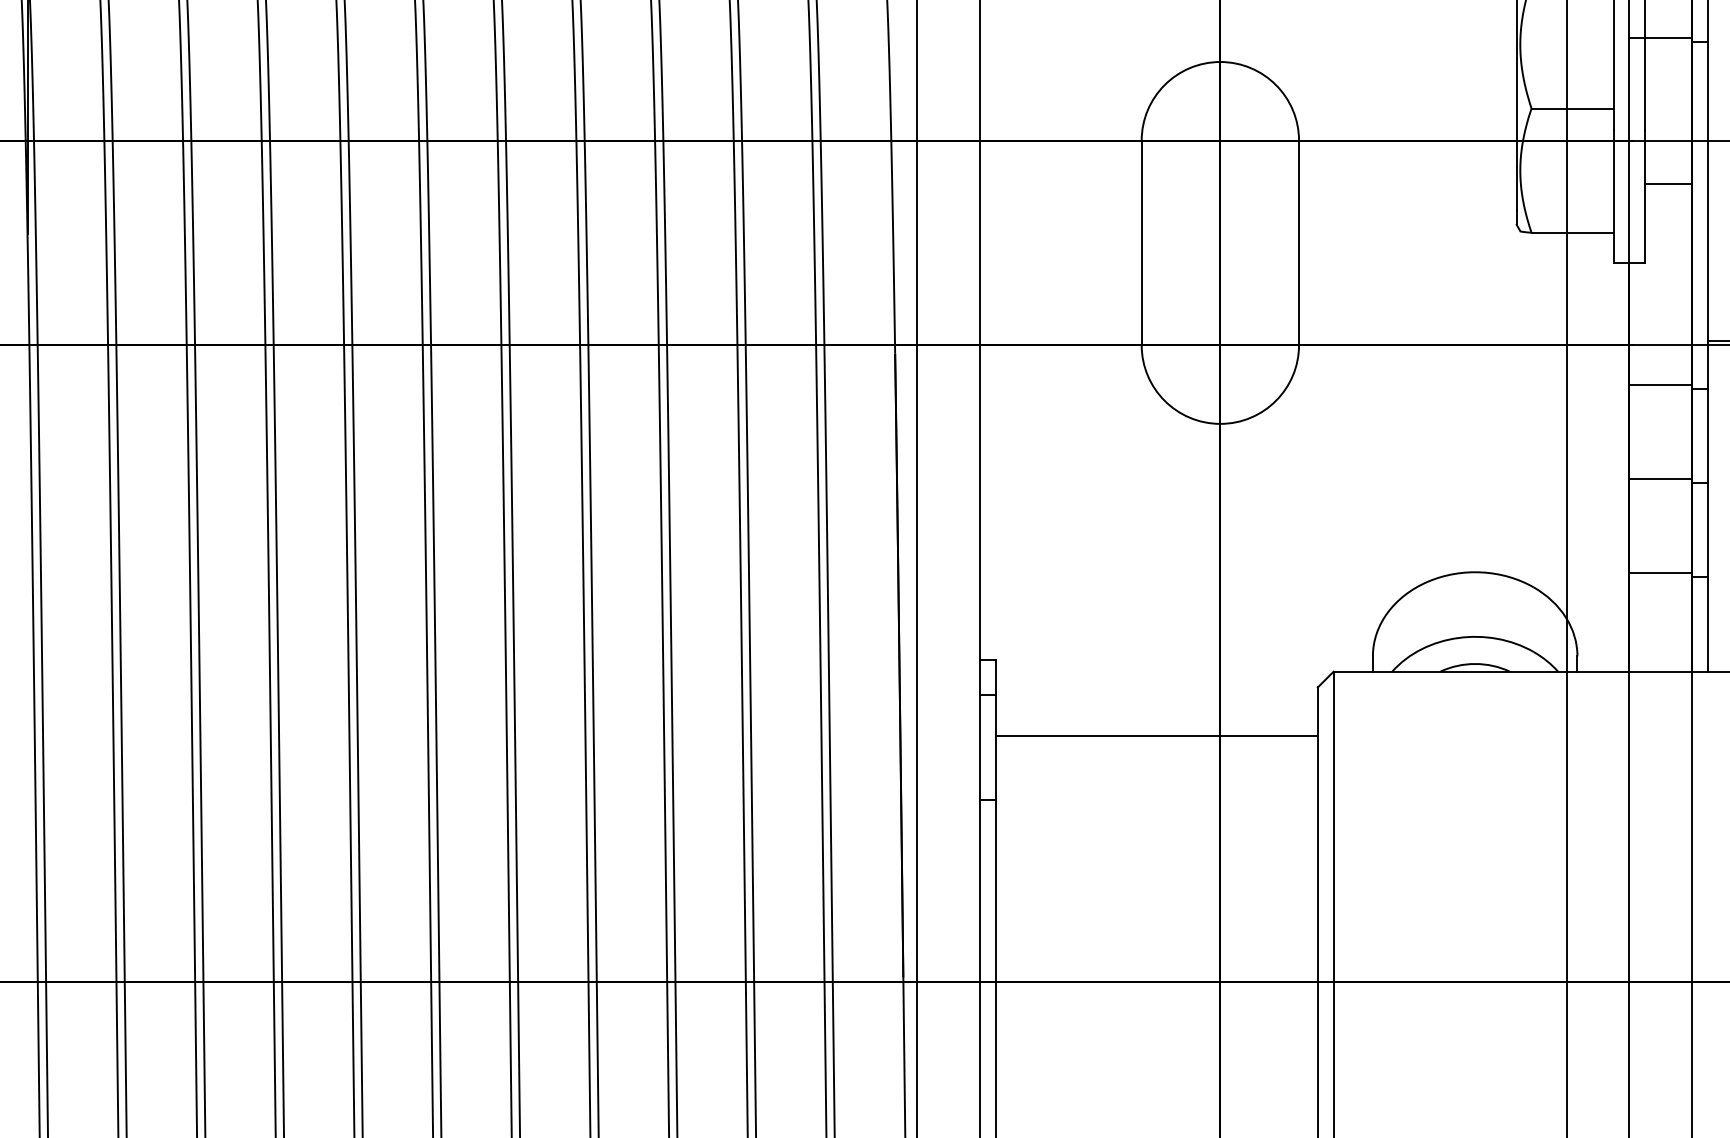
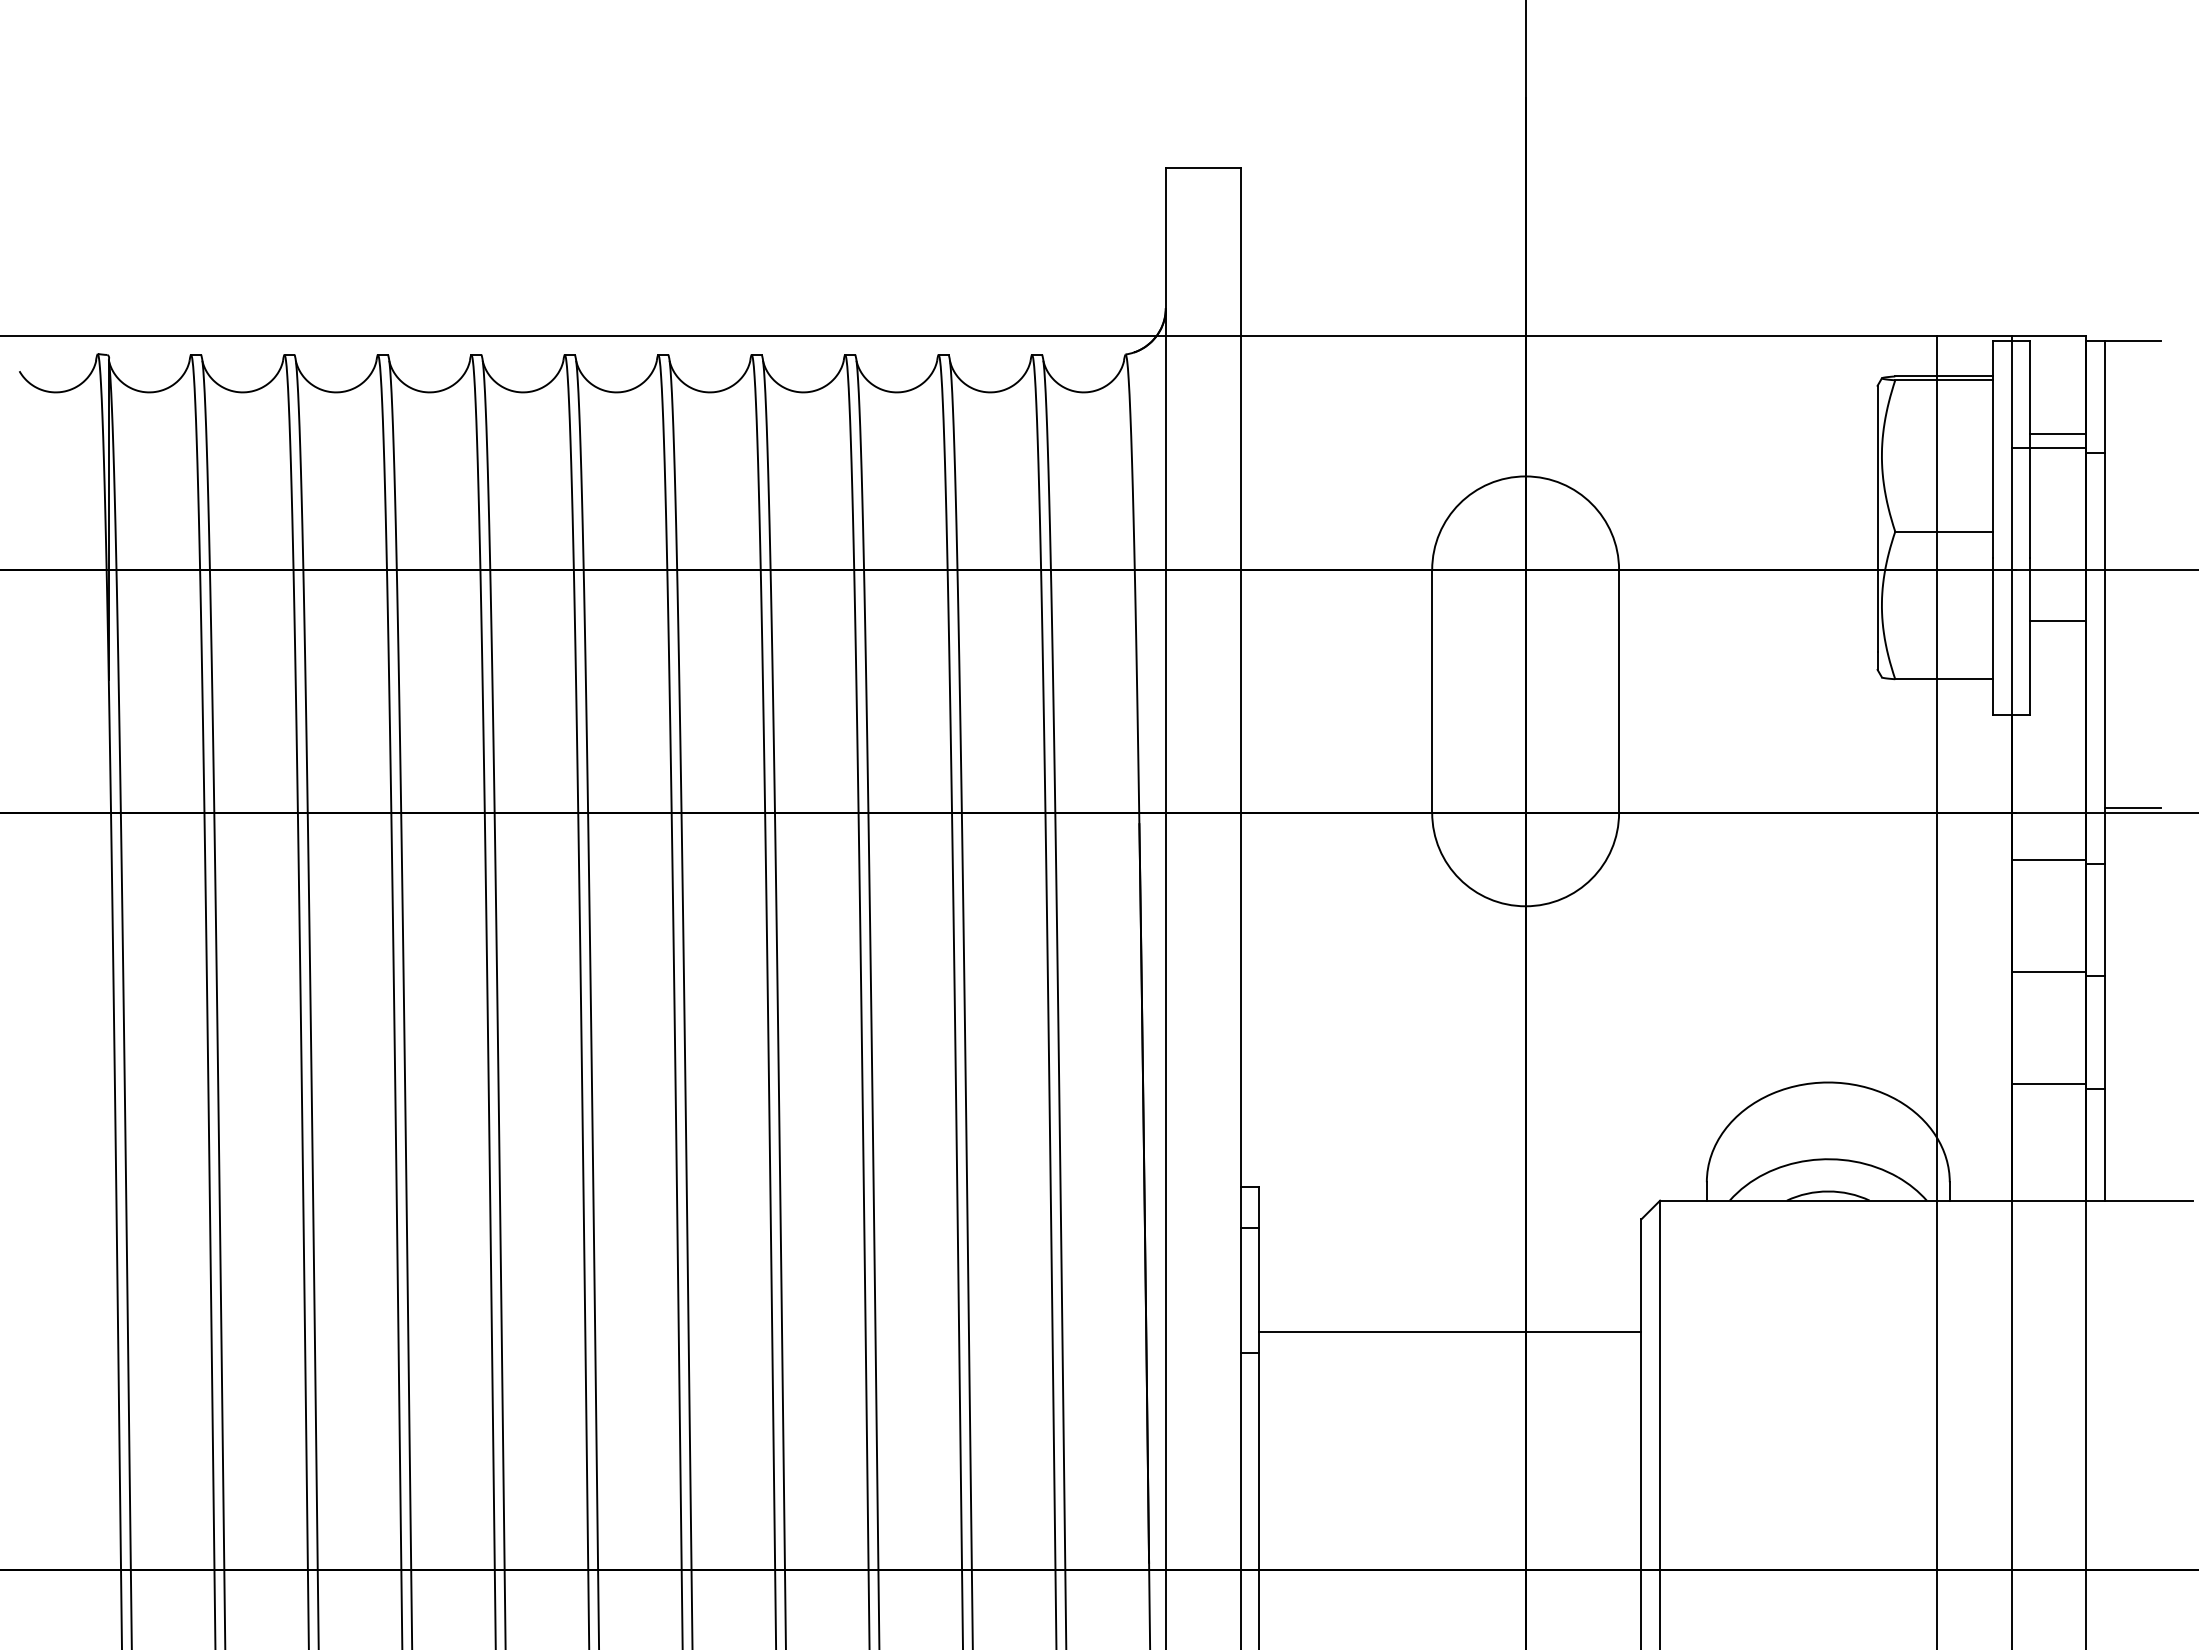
line: (1668, 26) -> (2058, 434), added
line: (1157, 736) -> (1450, 1332), moved

